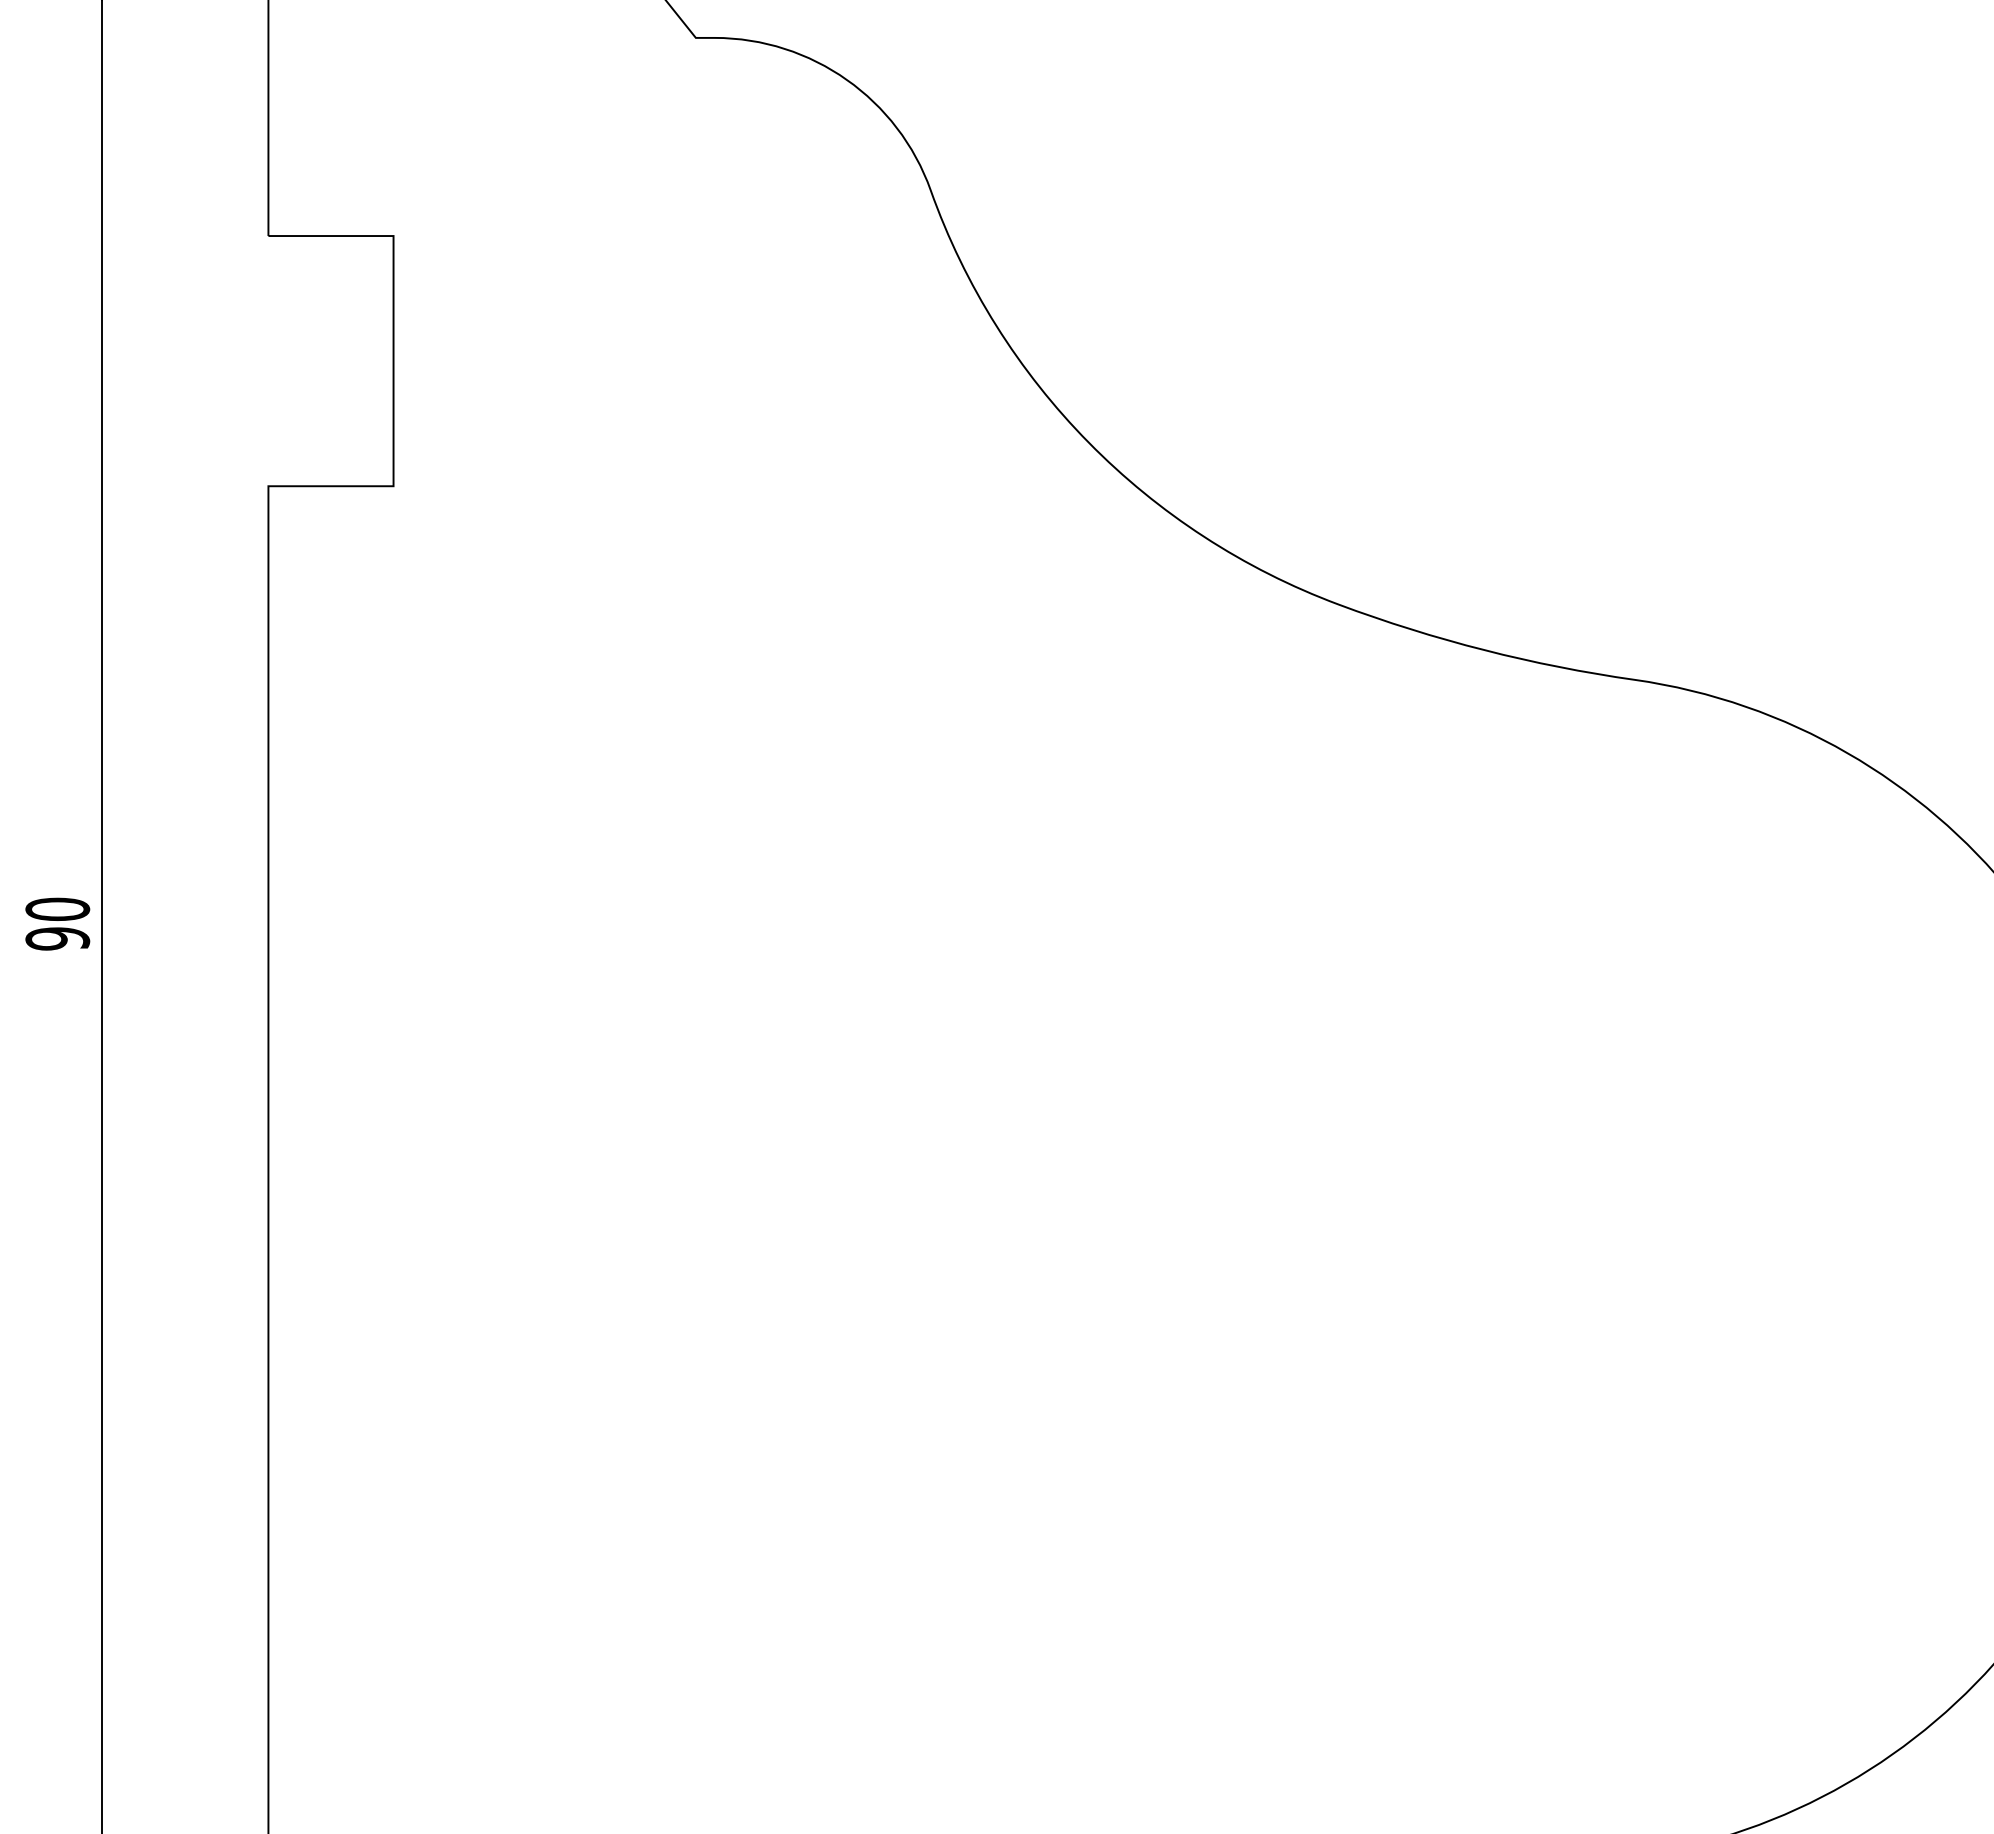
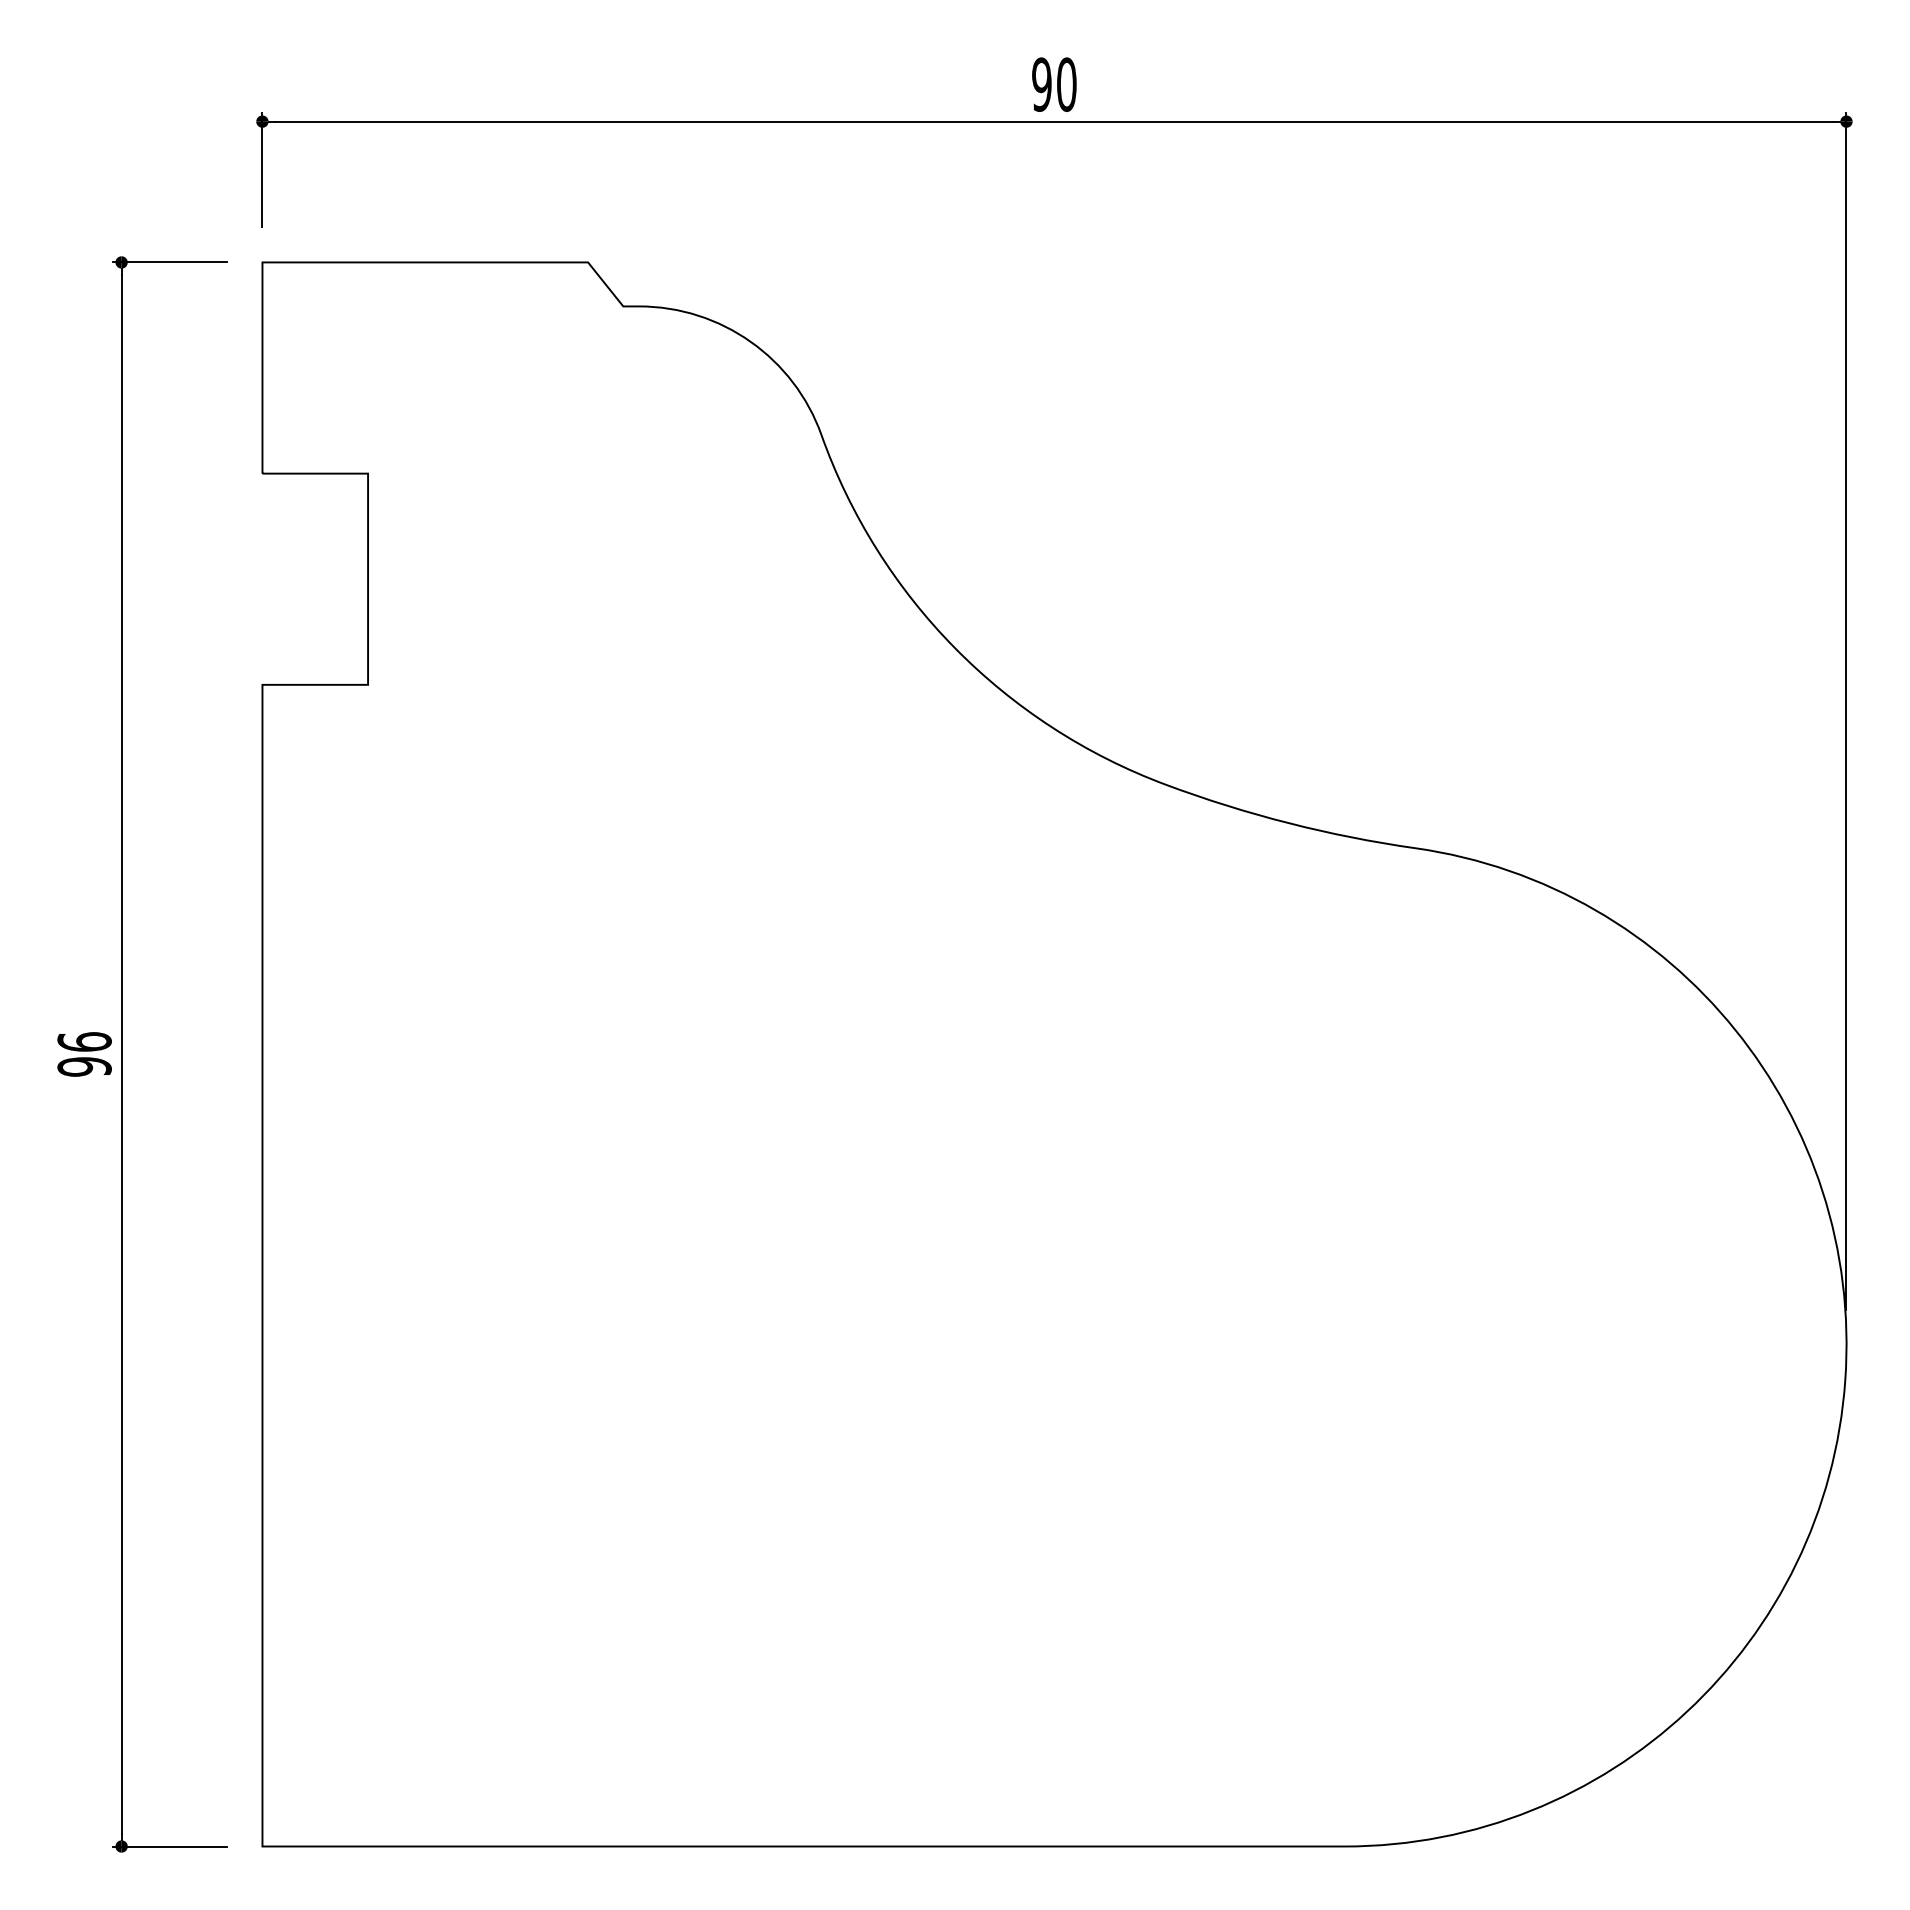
text: (57, 908) -> (84, 1041), 90 -> 96

